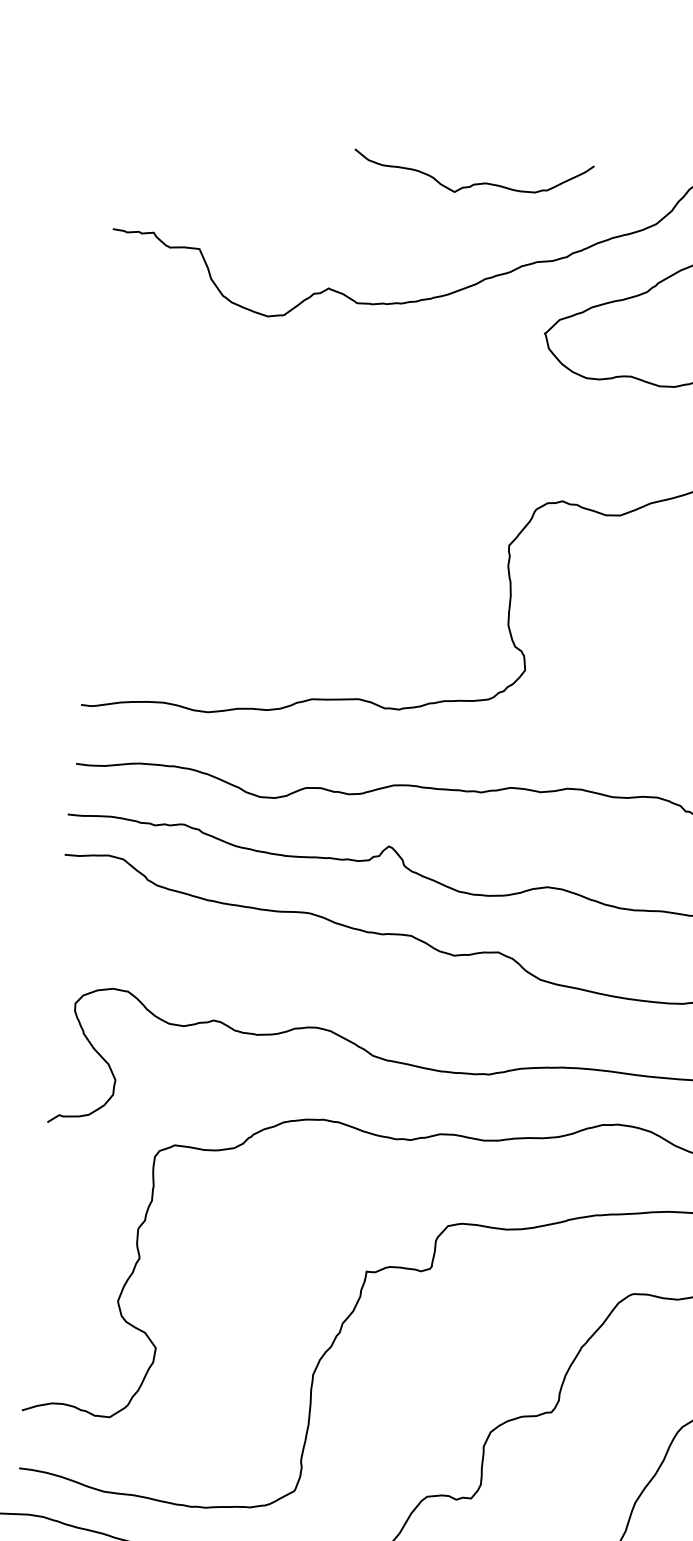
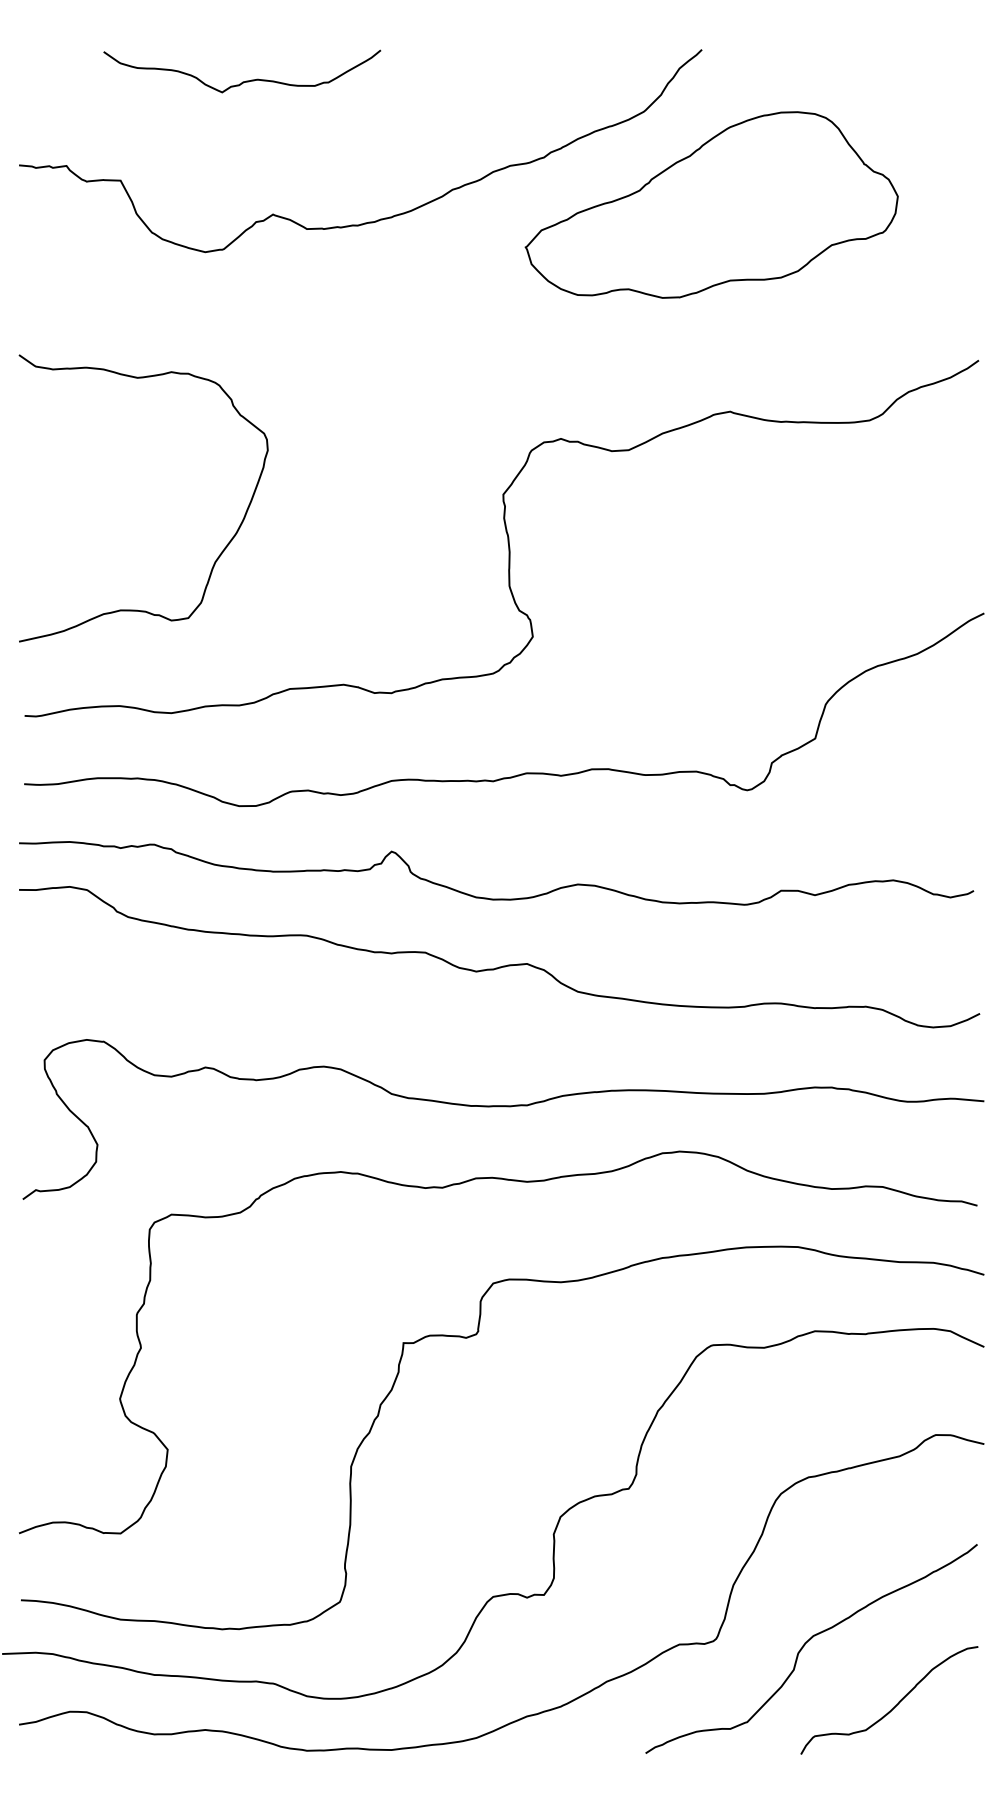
curve: (476, 183) -> (246, 80), moved
curve: (261, 575) -> (221, 551), added

